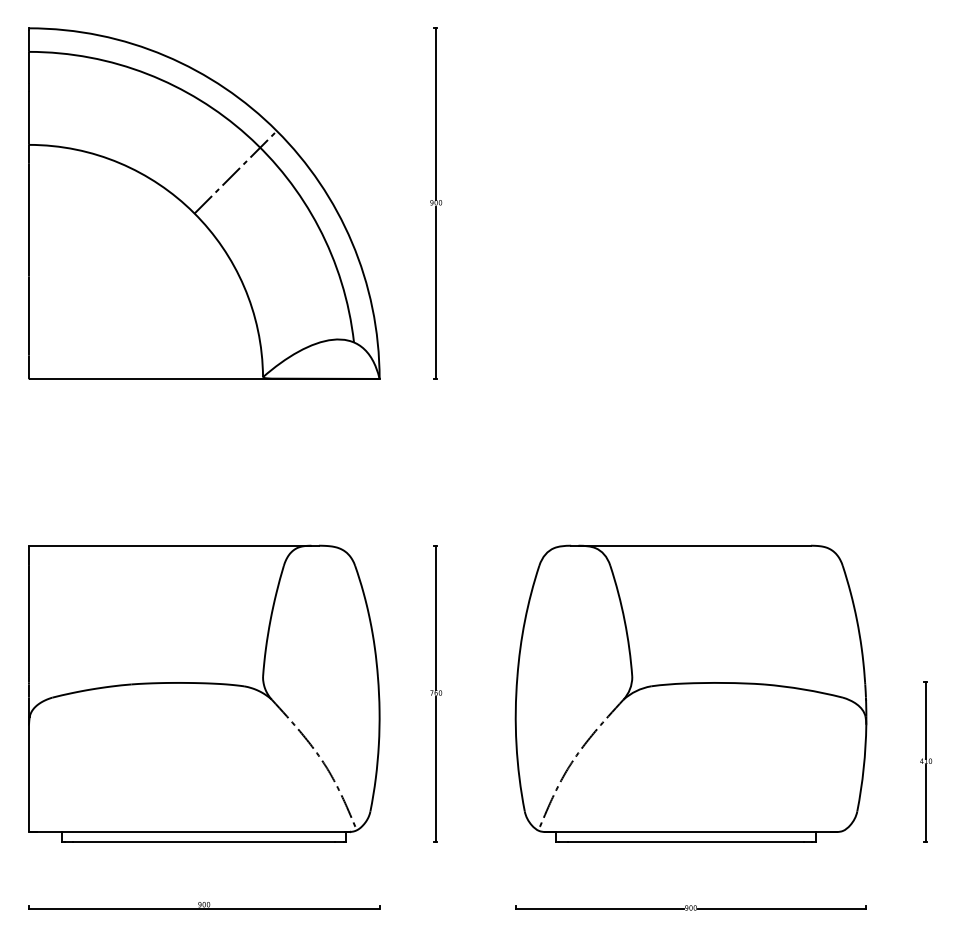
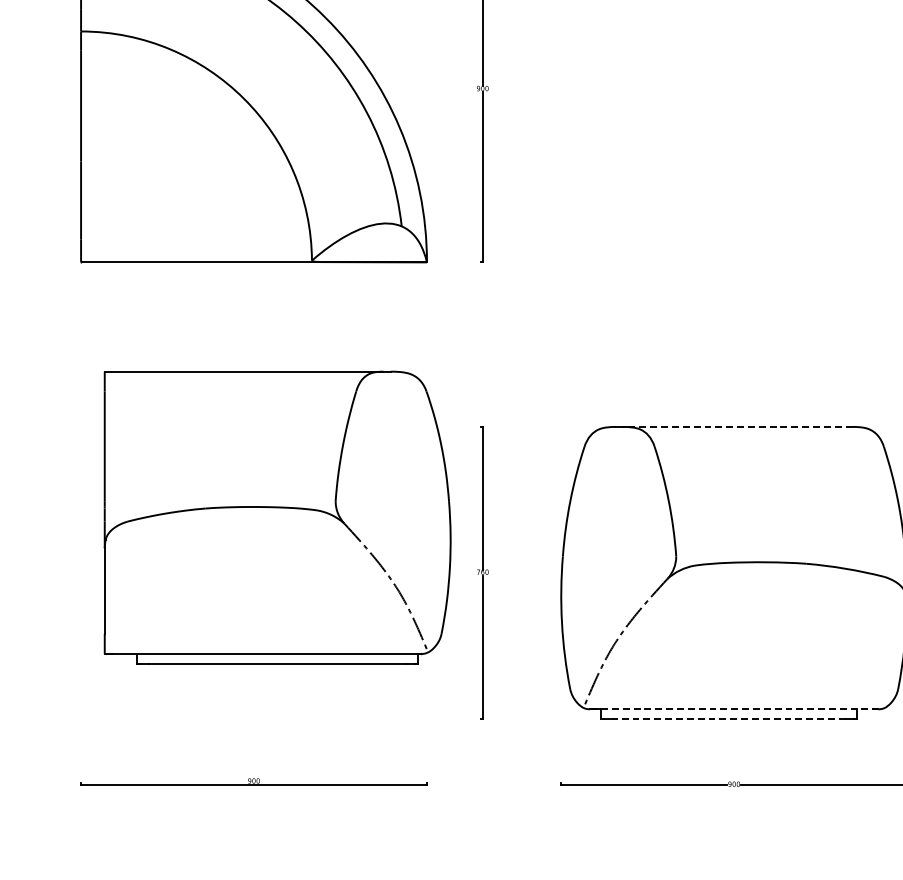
line: (235, 172) -> (284, 58), removed
line: (694, 545) -> (737, 426), solid -> dashed
part: (204, 693) -> (277, 517), moved
line: (691, 831) -> (734, 708), solid -> dashed
line: (685, 841) -> (728, 718), solid -> dashed

